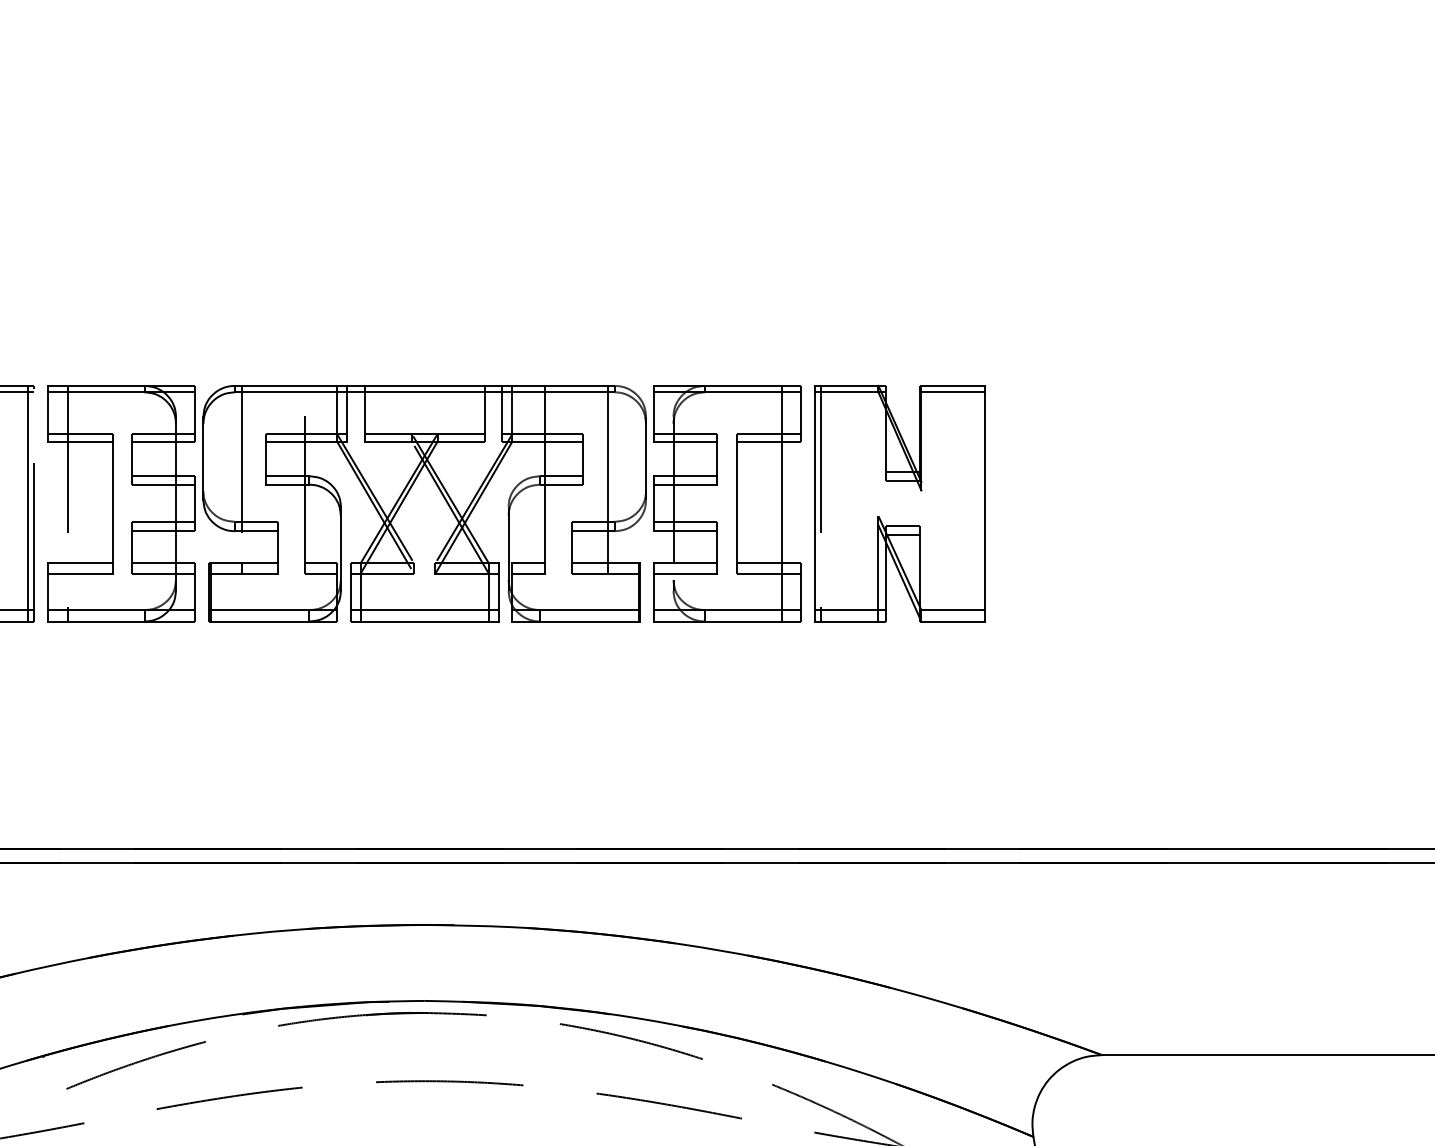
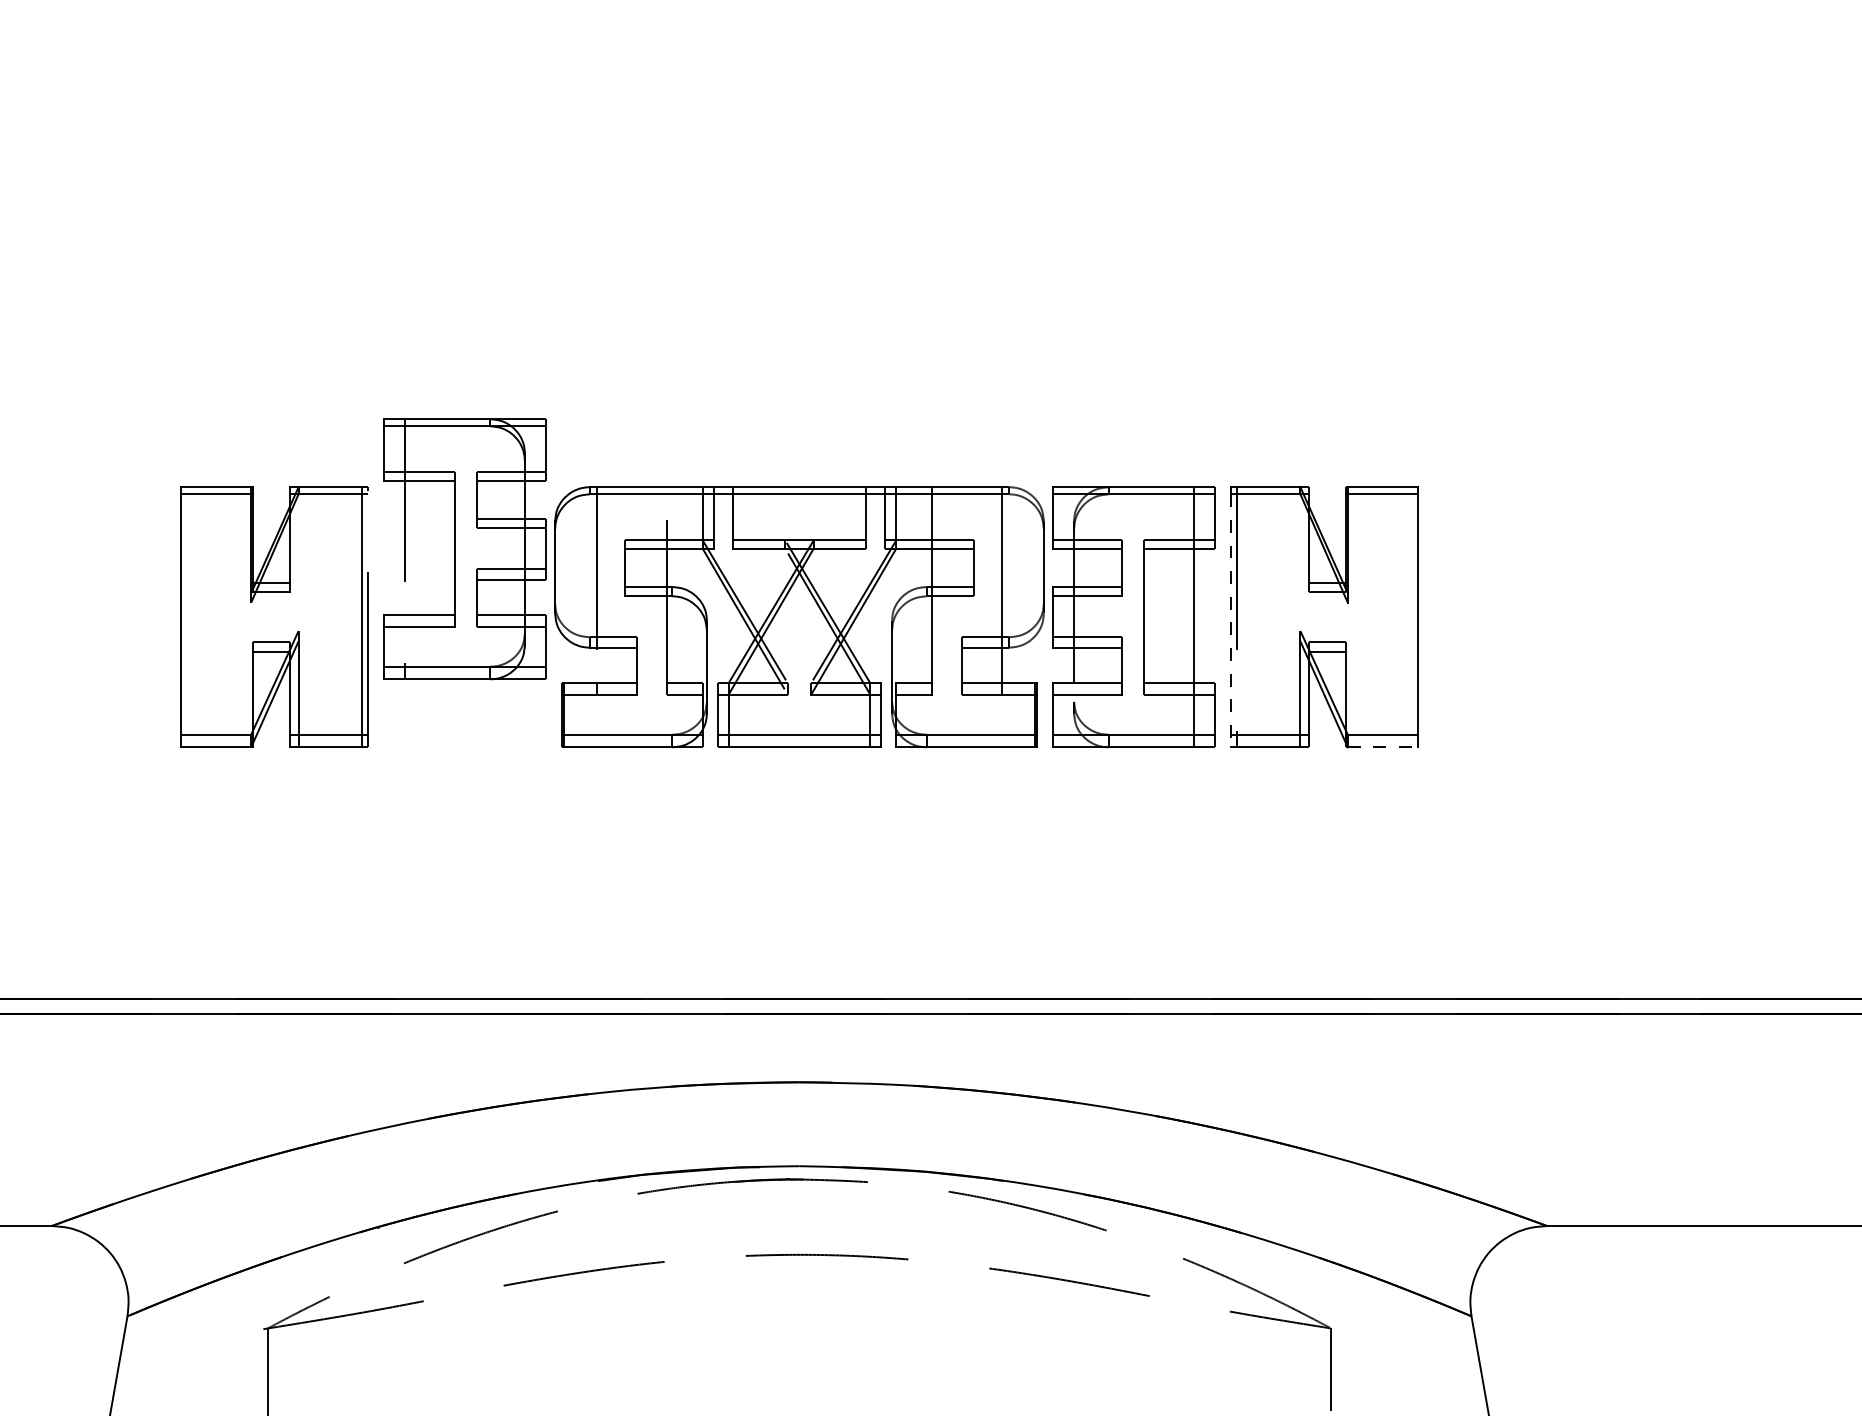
part: (121, 503) -> (464, 549), moved
line: (815, 506) -> (1230, 620), solid -> dashed
line: (952, 621) -> (1382, 747), solid -> dashed

